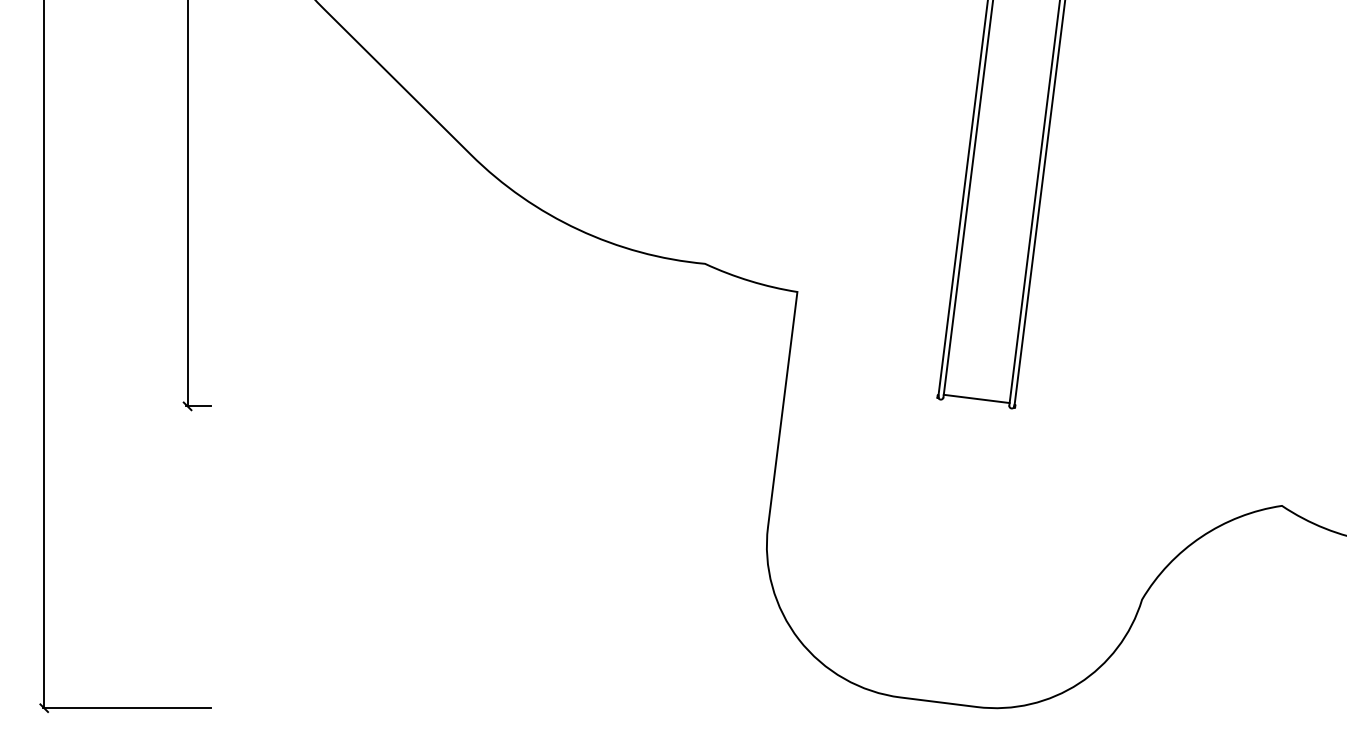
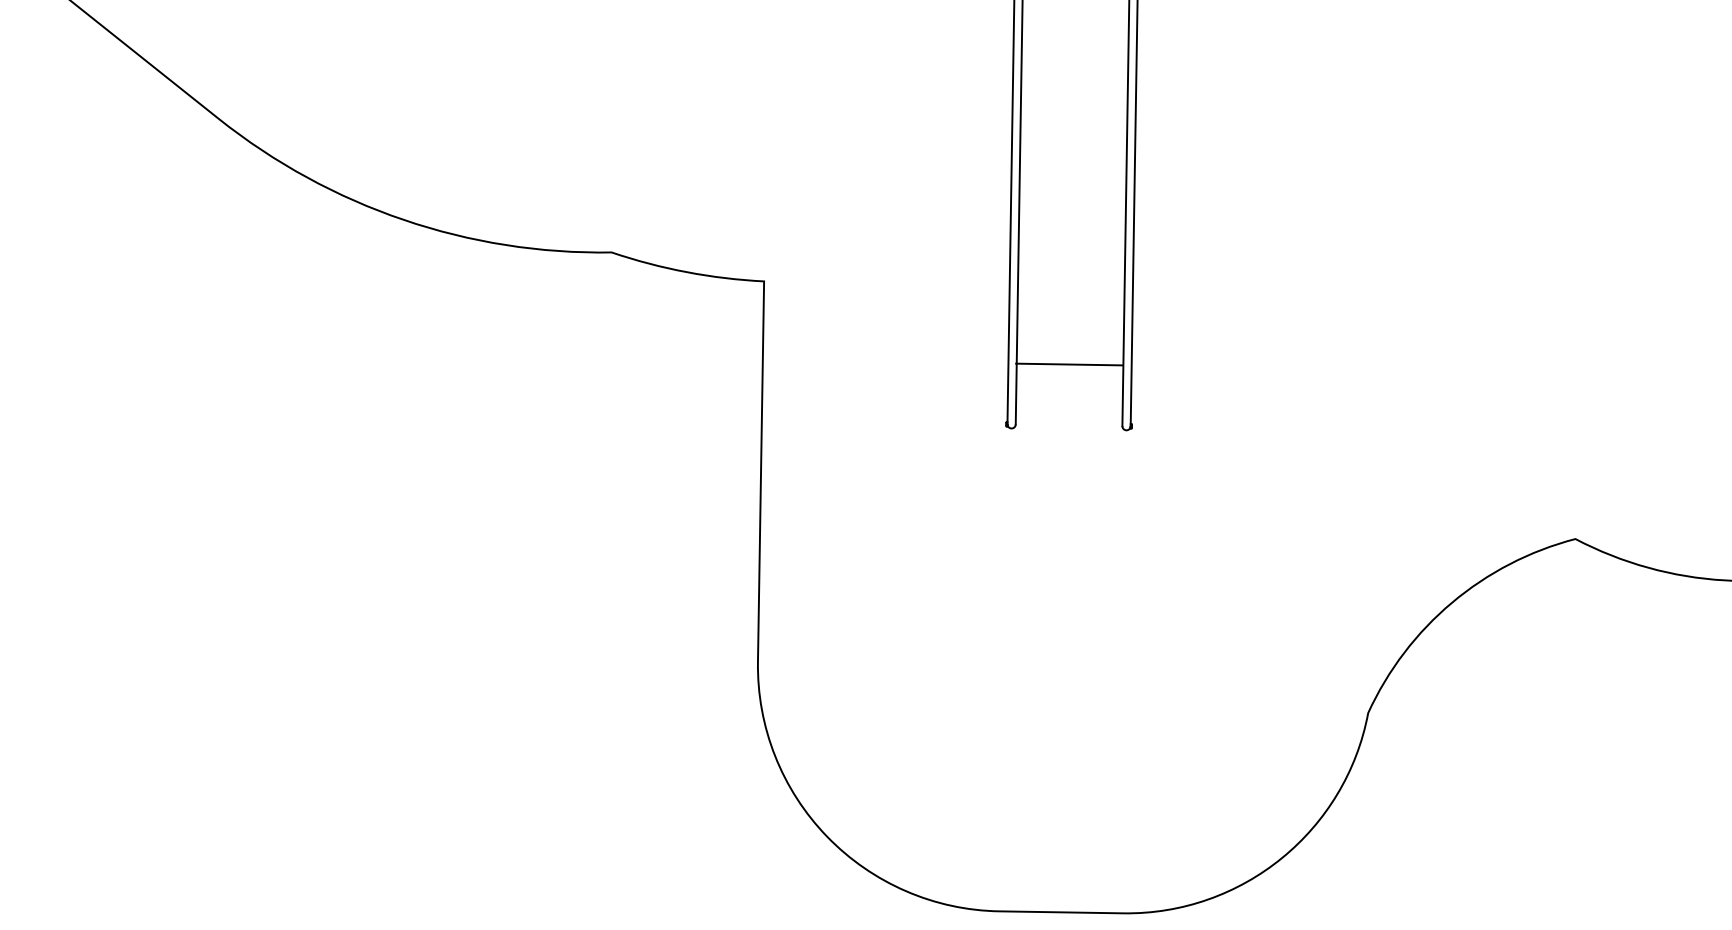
line: (976, 398) -> (1069, 363), moved

